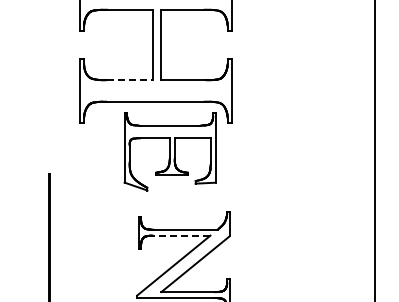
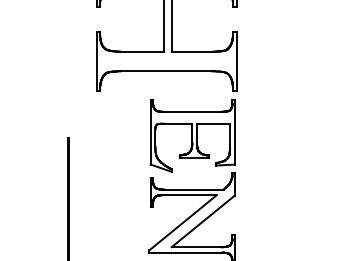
line: (130, 80) -> (143, 51), dashed -> solid
part: (169, 151) -> (192, 135), moved
line: (181, 235) -> (190, 194), dashed -> solid

